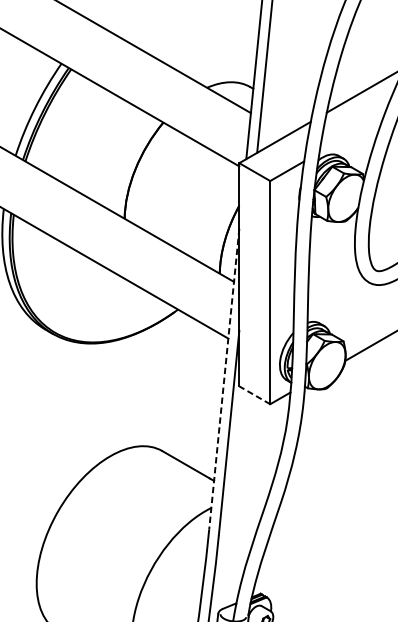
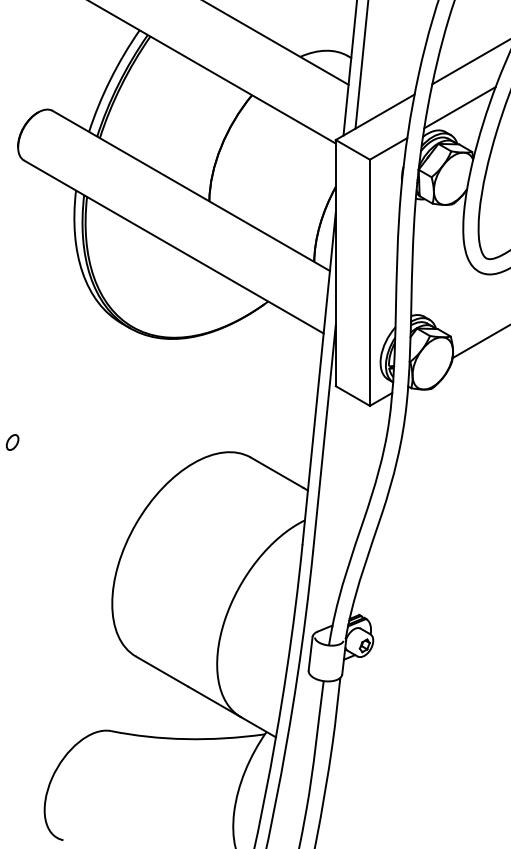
line: (351, 133) -> (459, 107), added
line: (224, 379) -> (319, 378), dashed -> solid
line: (254, 395) -> (352, 396), dashed -> solid

